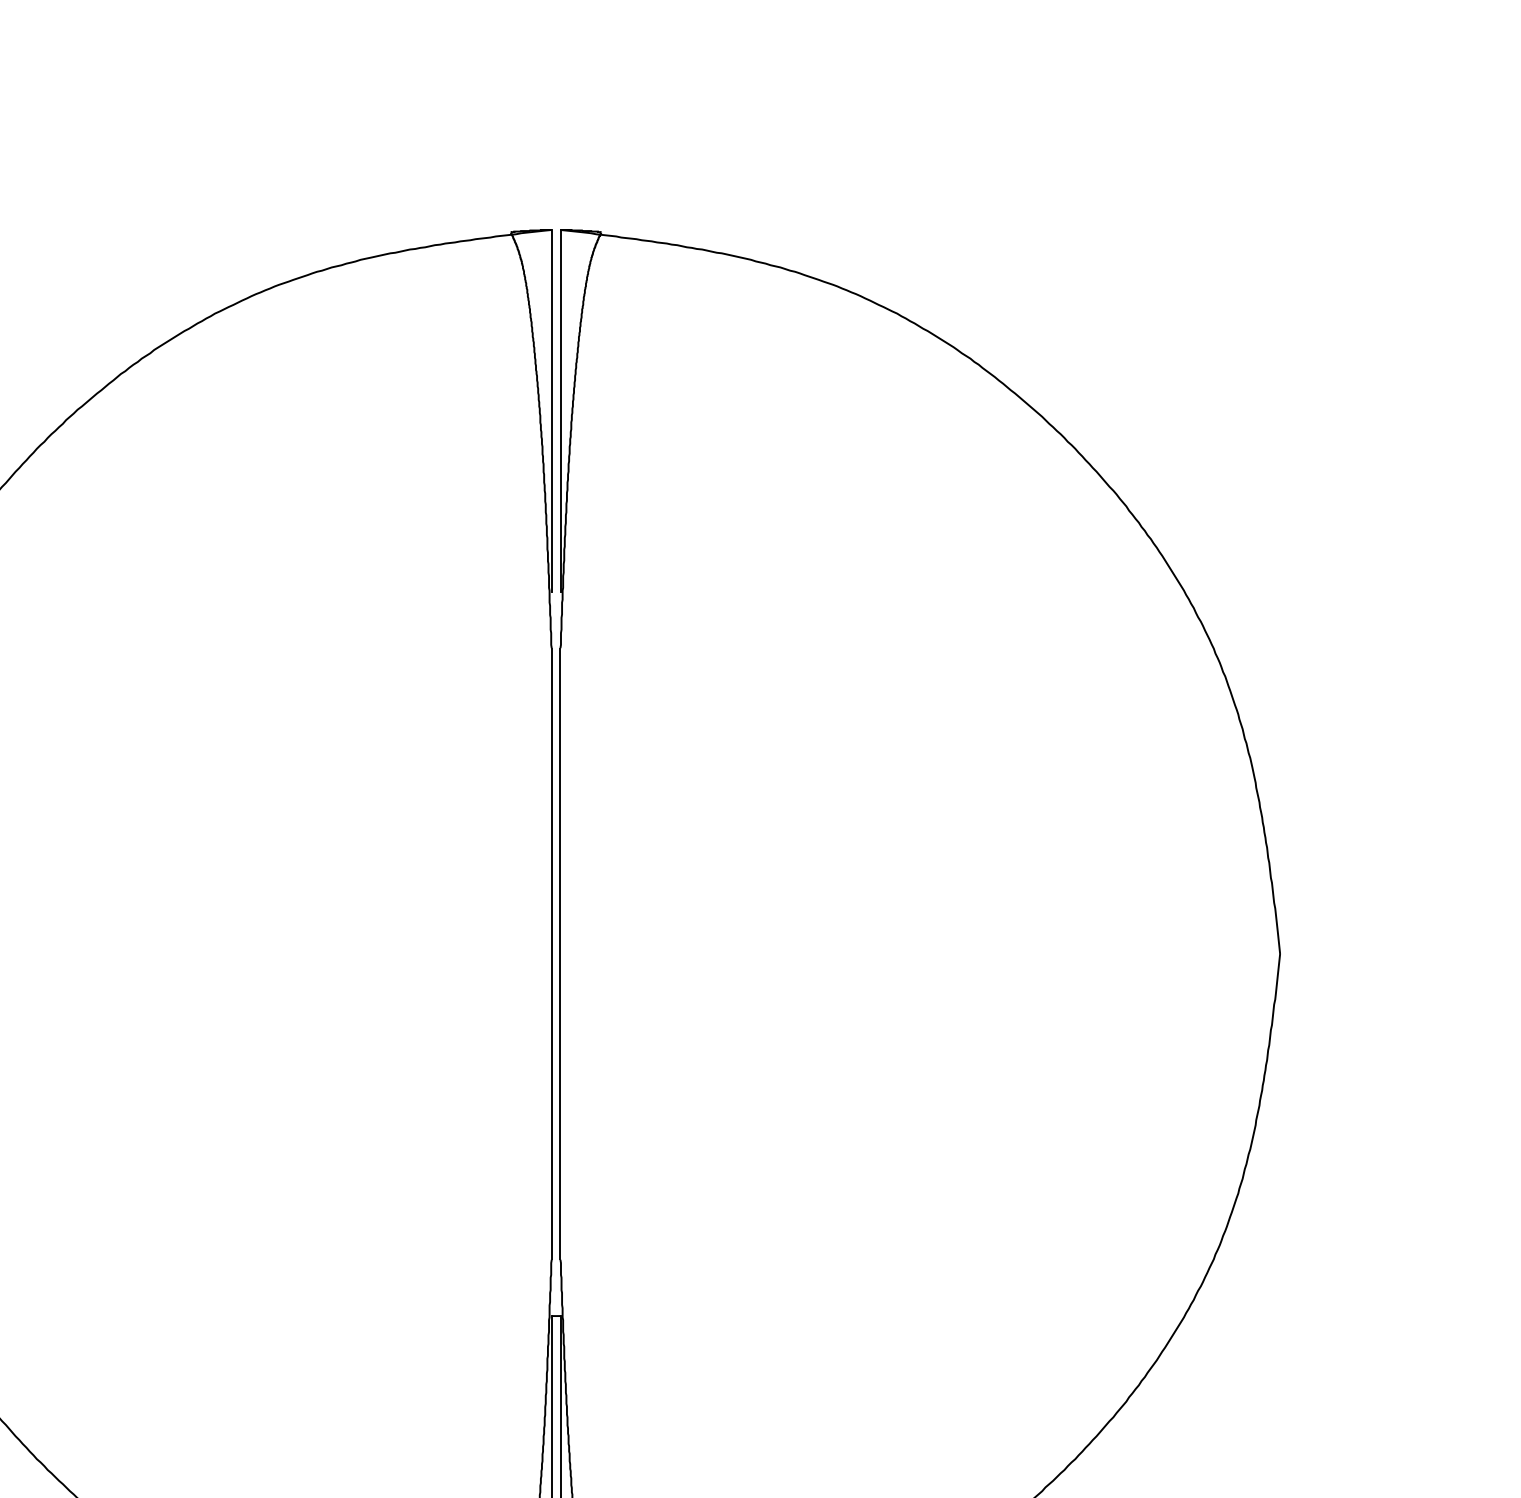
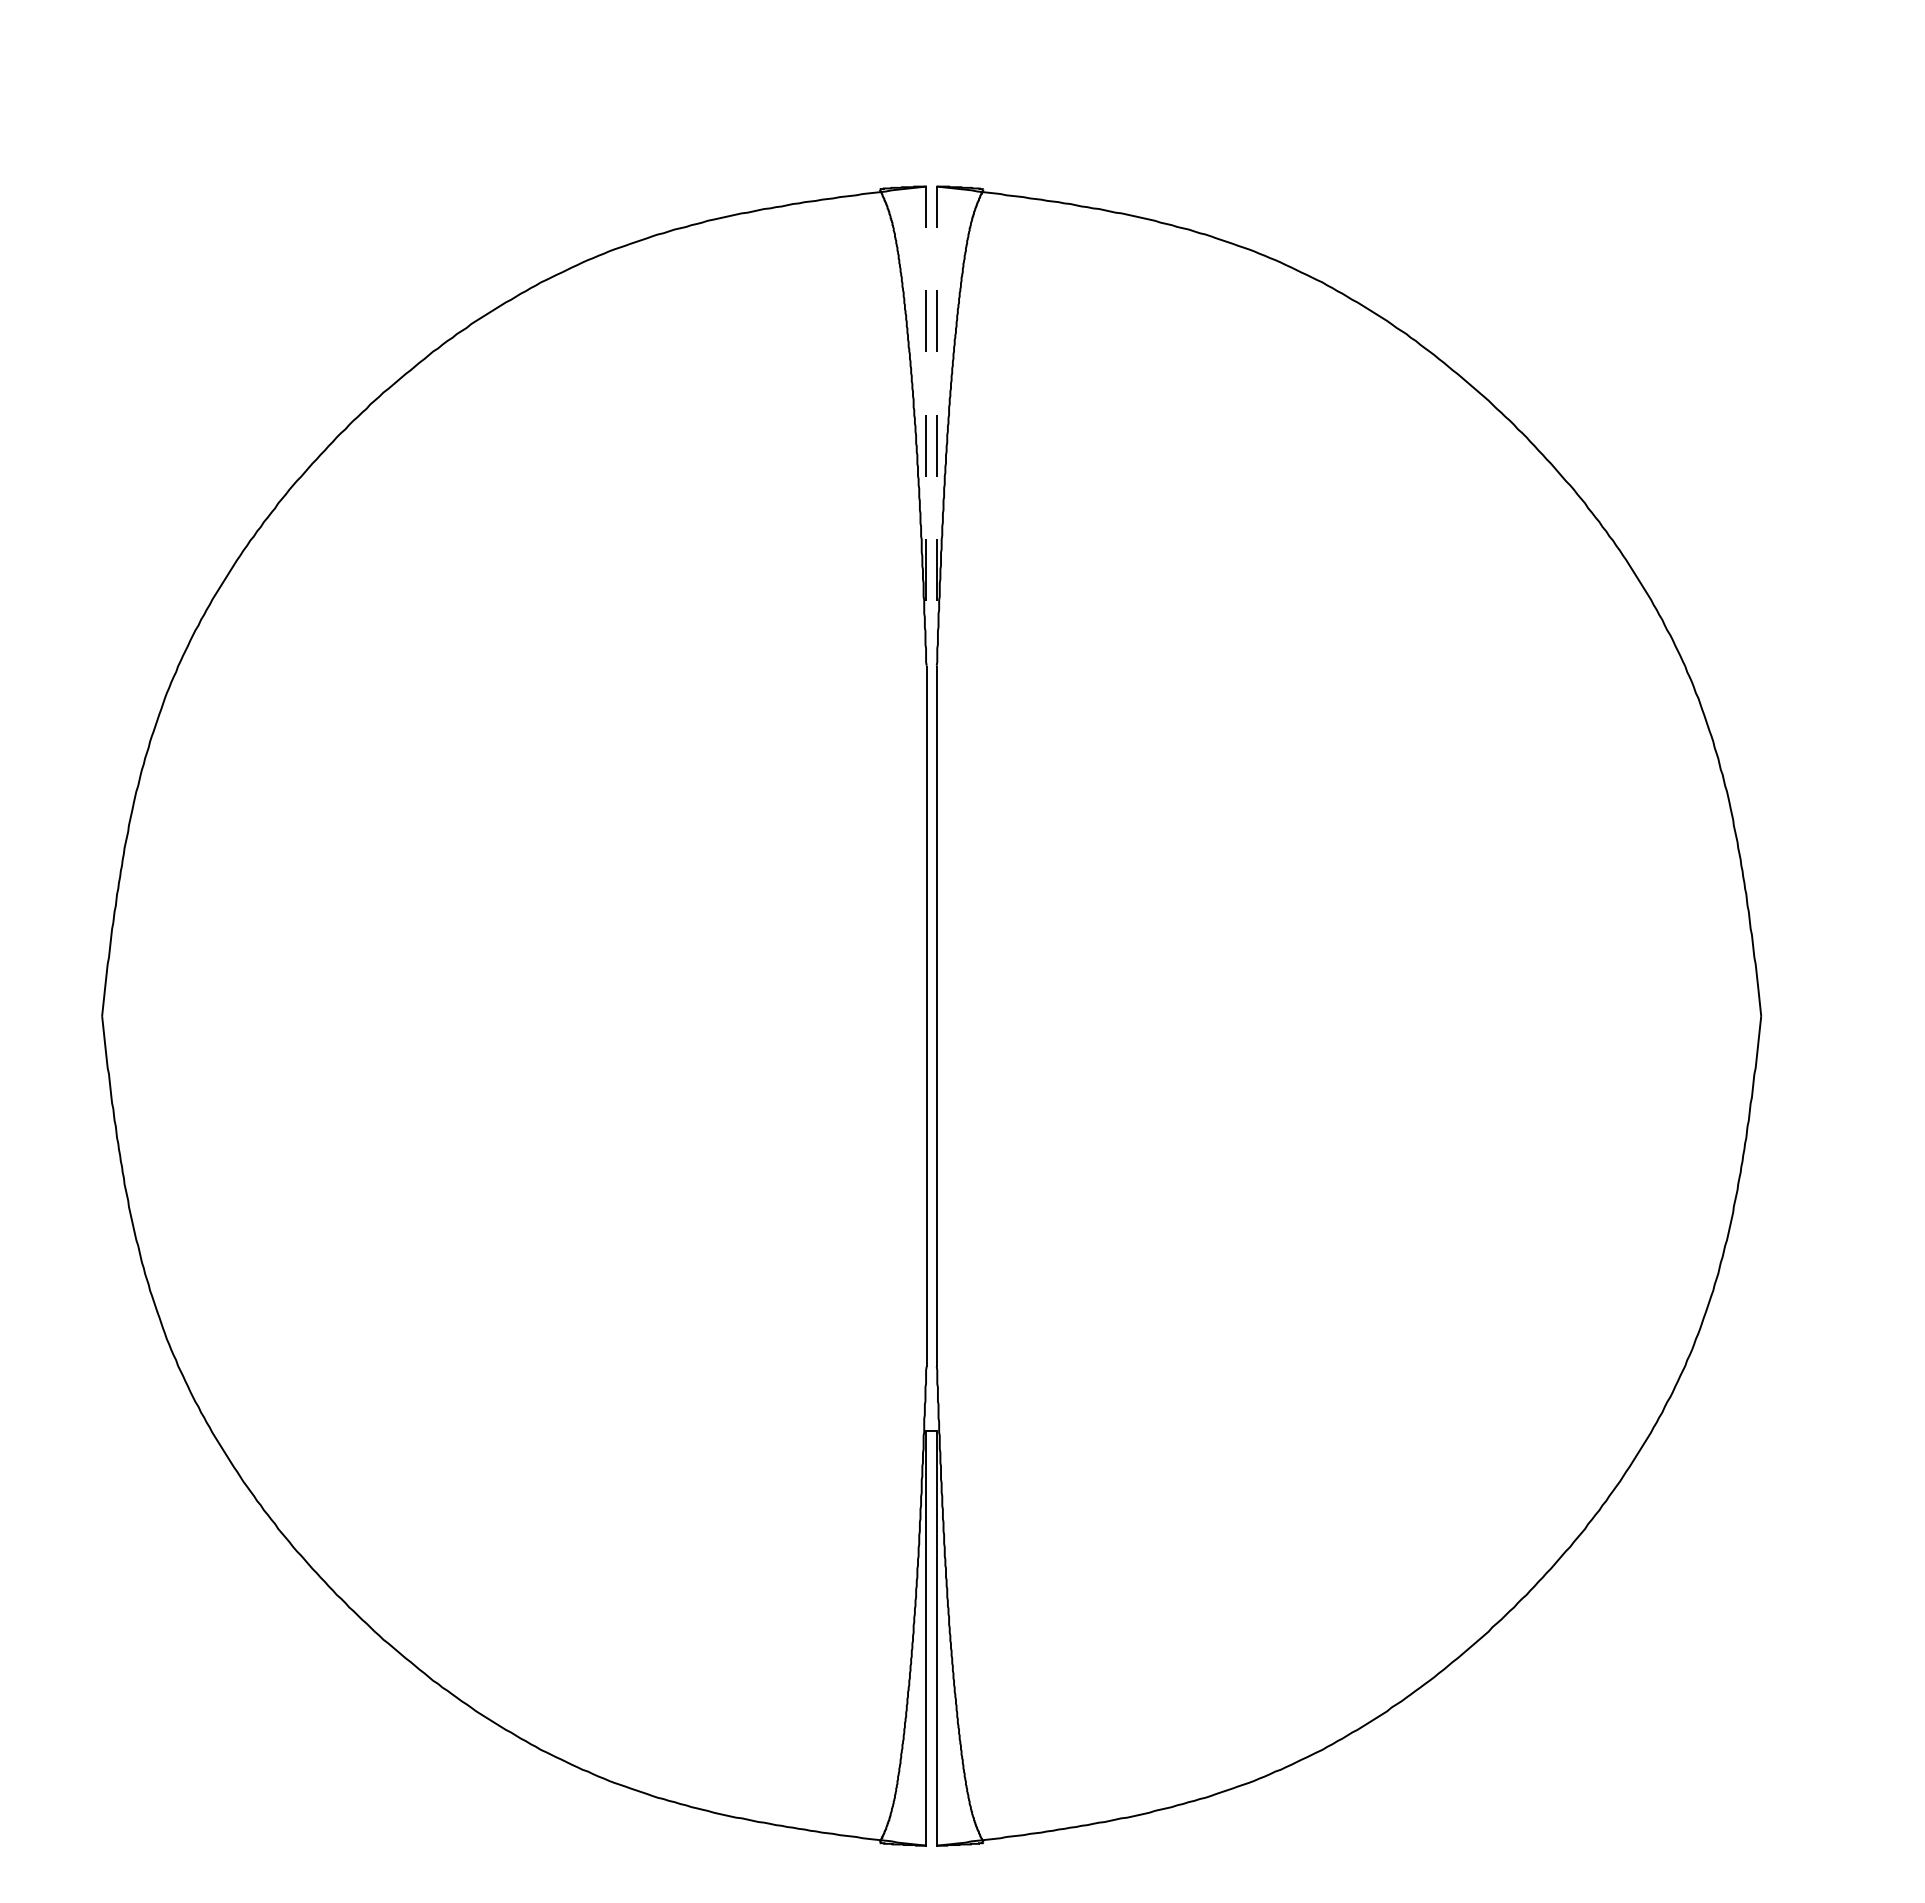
line: (551, 410) -> (926, 393), solid -> dashed
line: (560, 410) -> (936, 393), solid -> dashed

